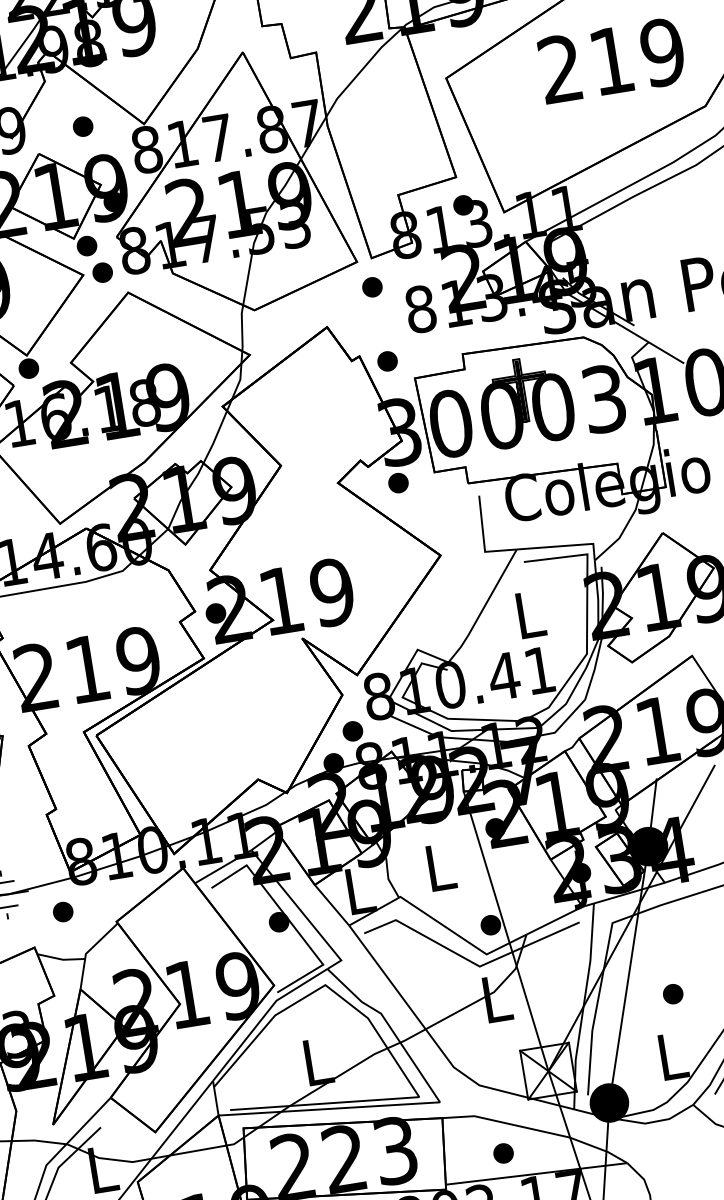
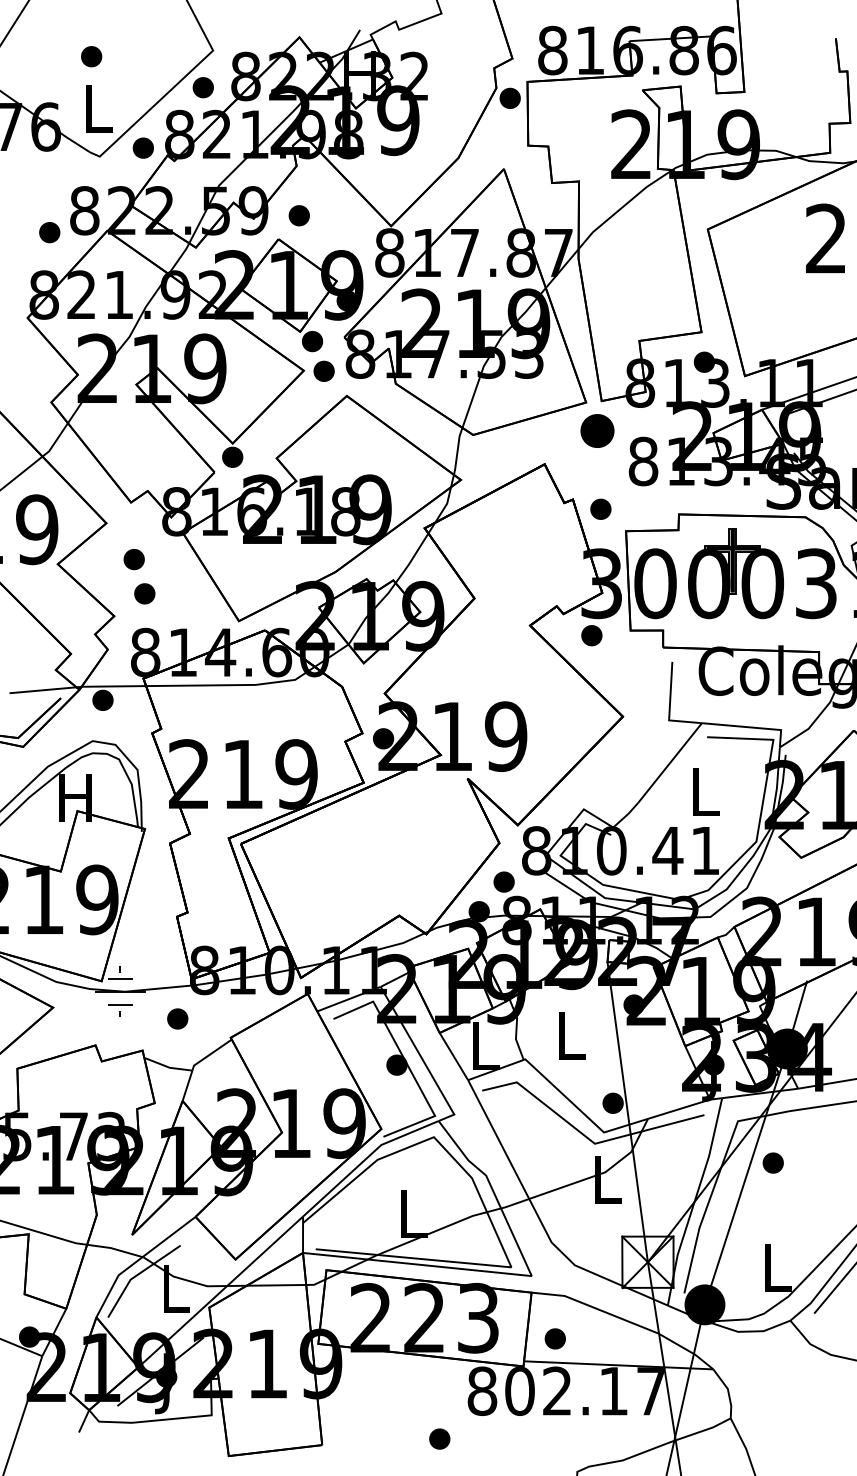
part: (82, 126) -> (298, 215), moved
part: (372, 286) -> (597, 430), size x1.6
part: (672, 993) -> (772, 1162), moved
part: (502, 1153) -> (554, 1338), moved

